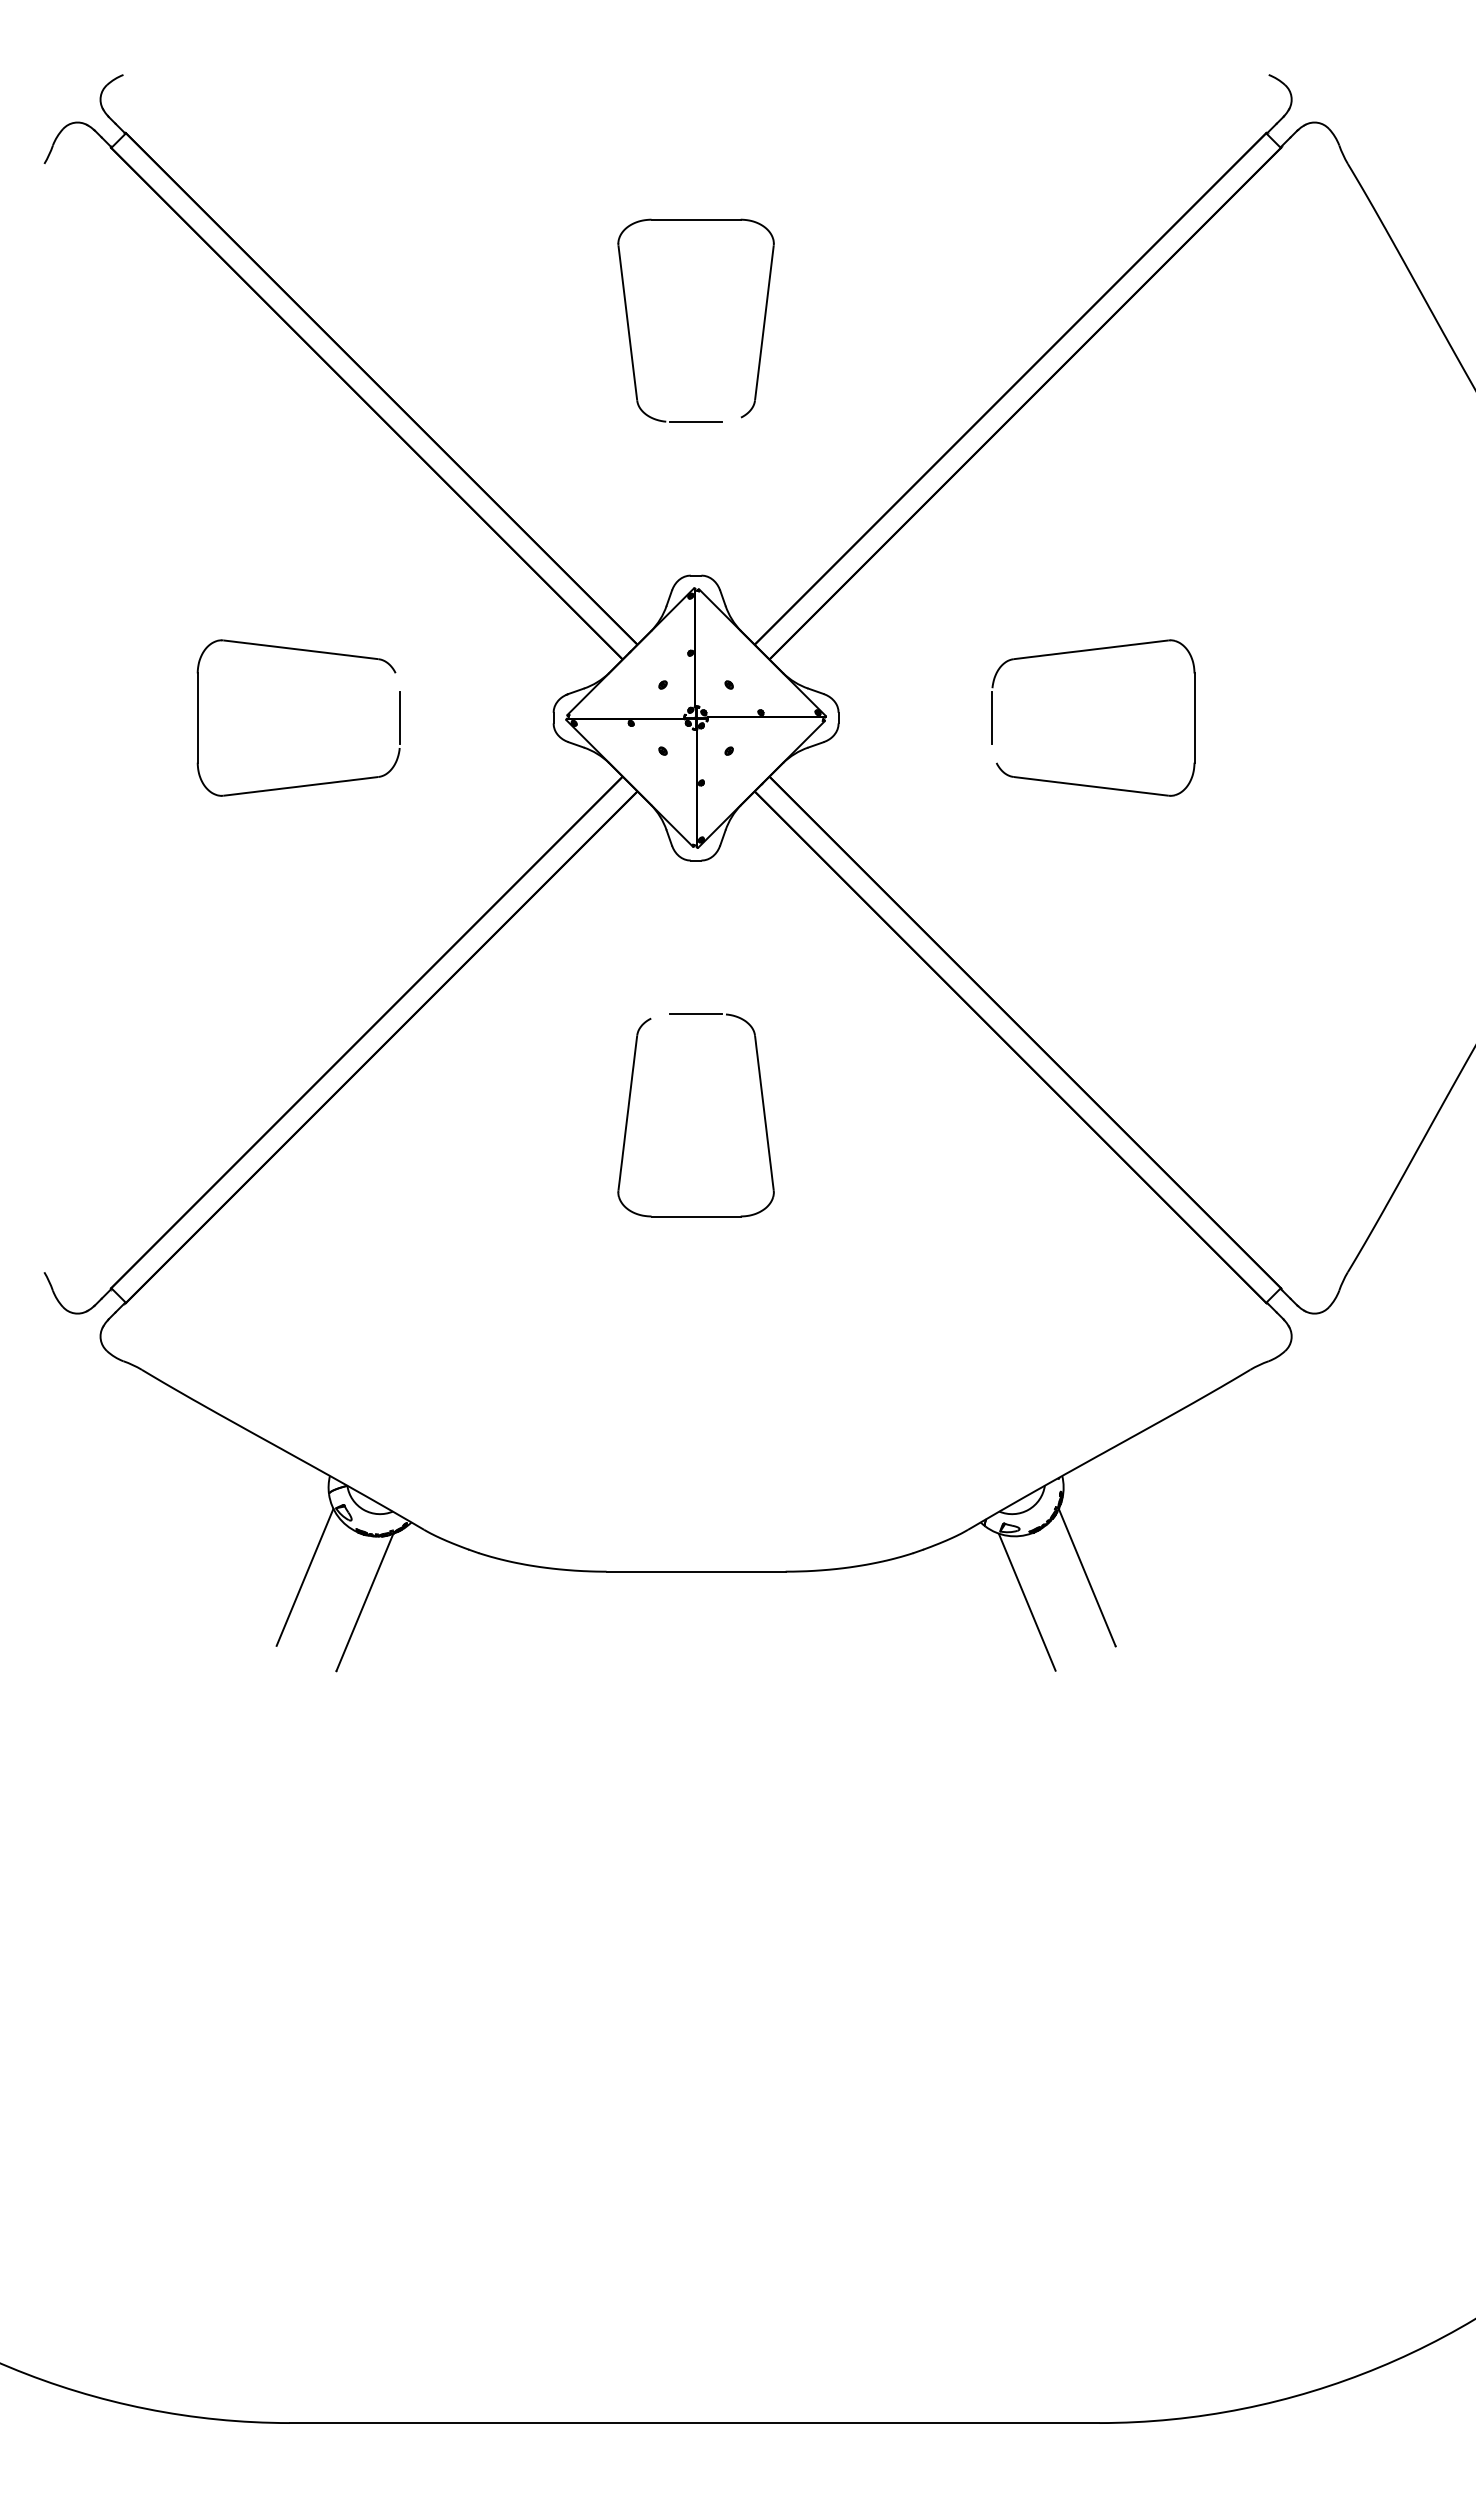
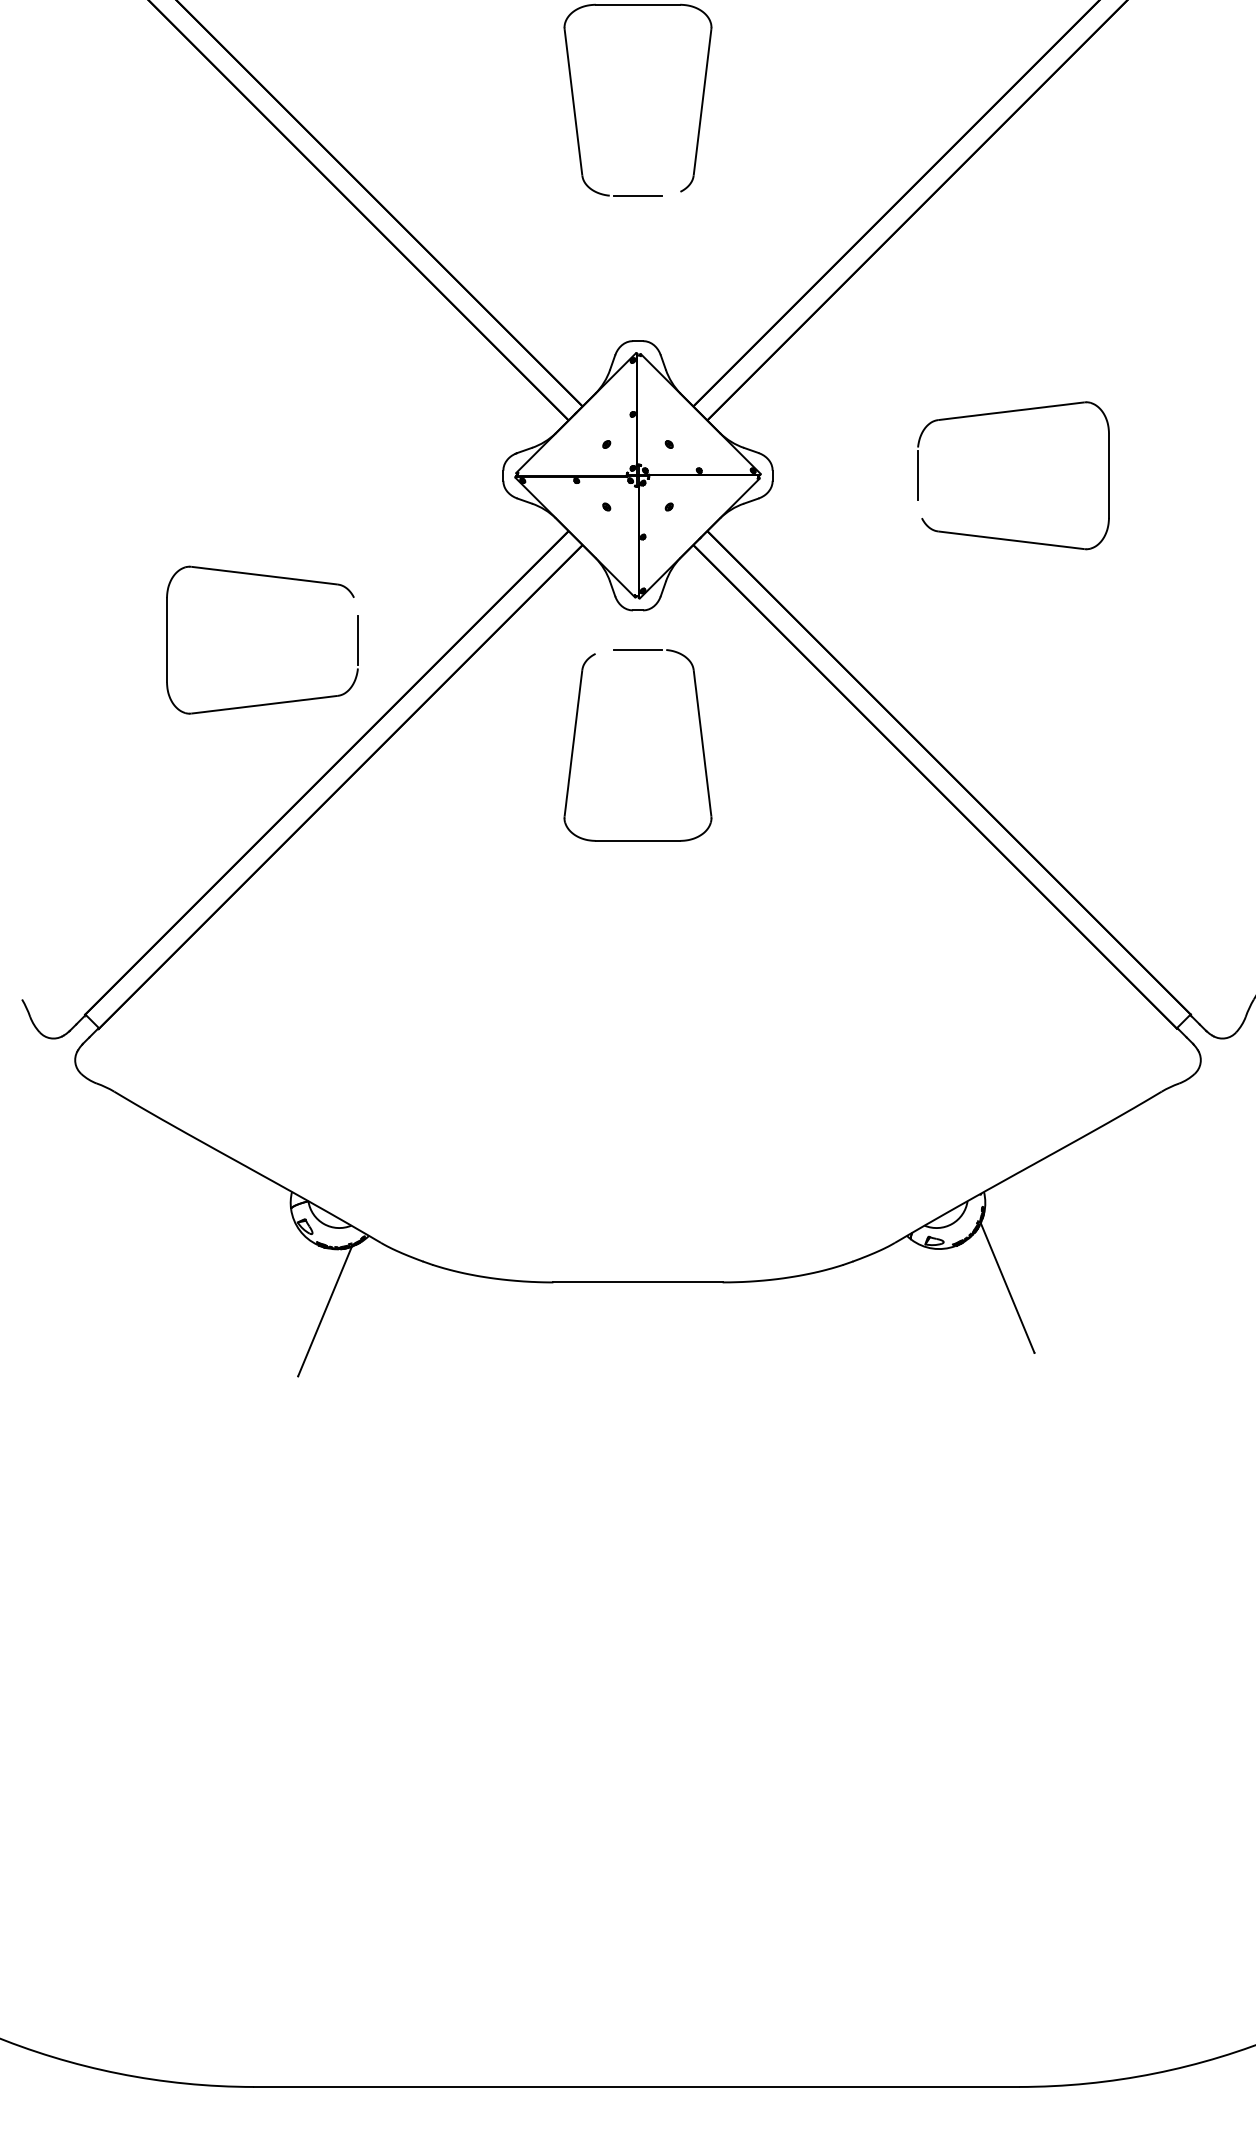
part: (304, 651) -> (267, 577), moved
part: (629, 1110) -> (575, 740), moved
line: (304, 1576) -> (267, 1286), removed
line: (1026, 1601) -> (950, 1310), removed

